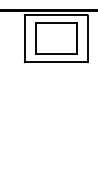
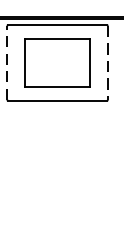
line: (24, 38) -> (7, 62), solid -> dashed
line: (87, 39) -> (107, 64), solid -> dashed

